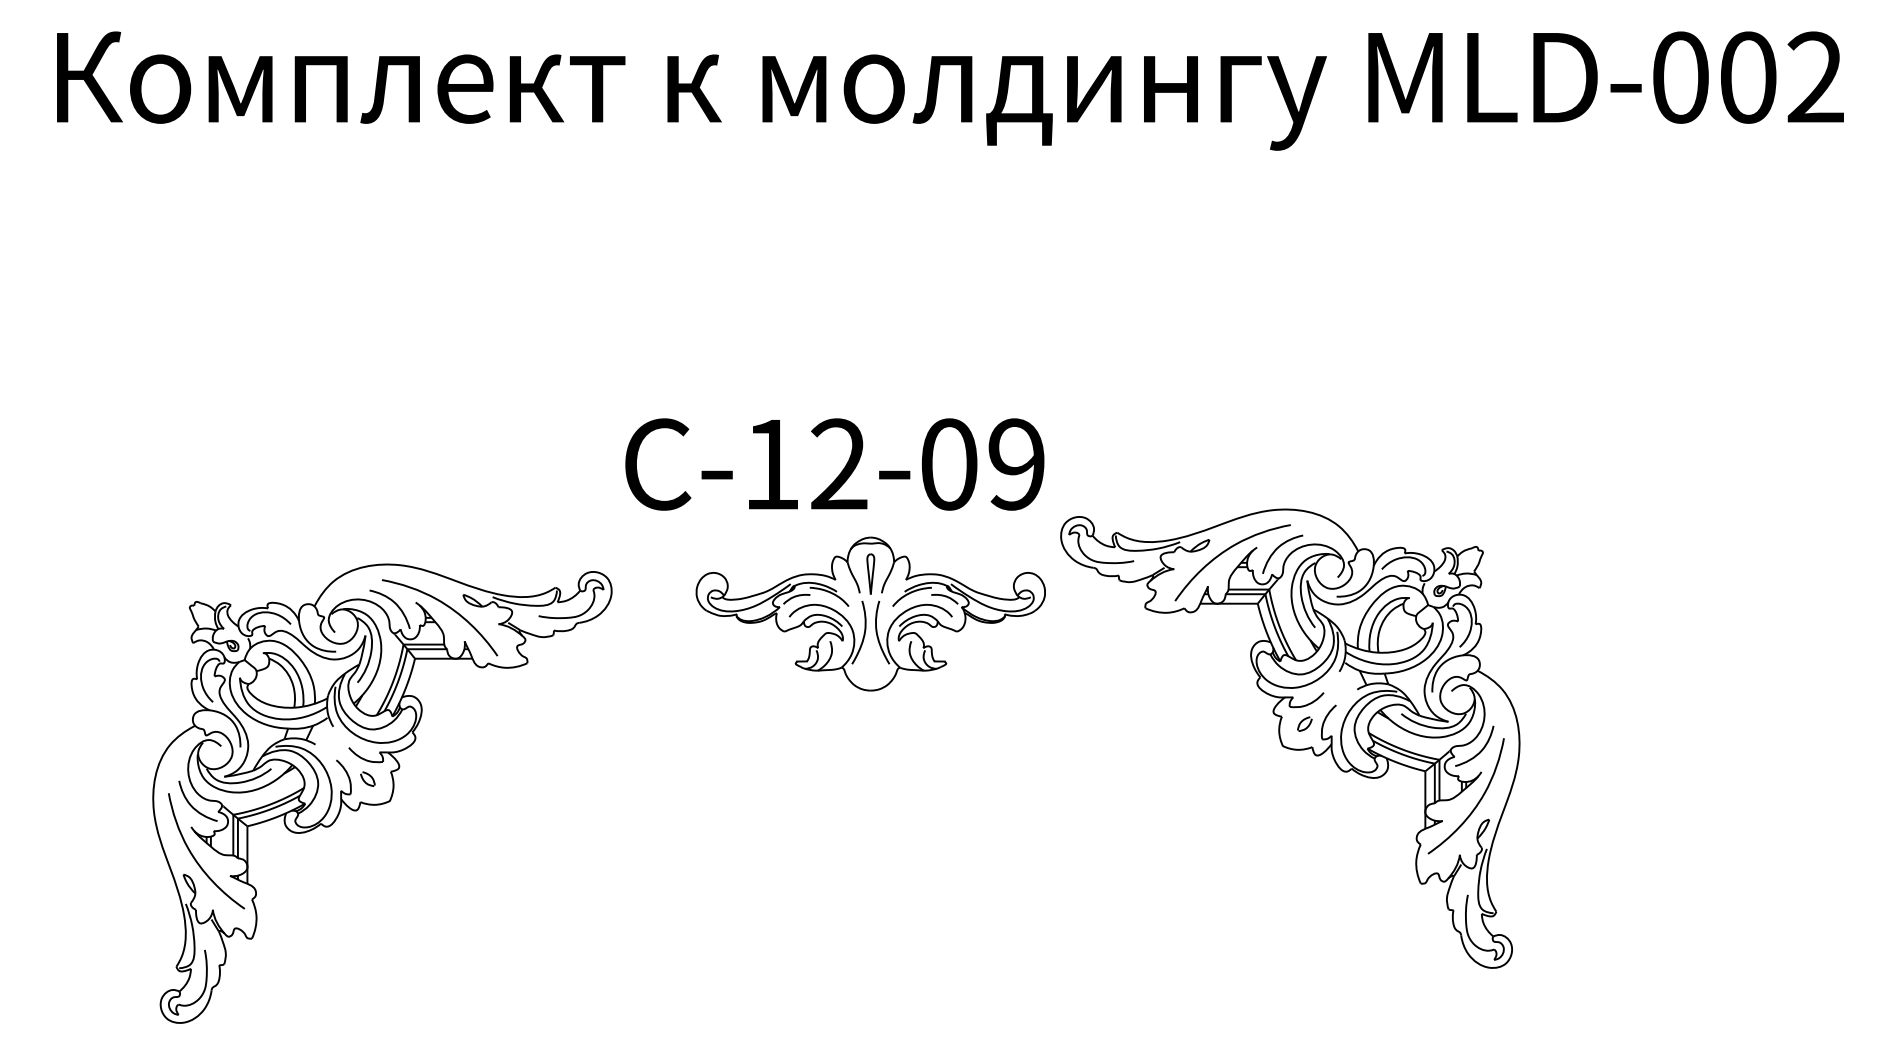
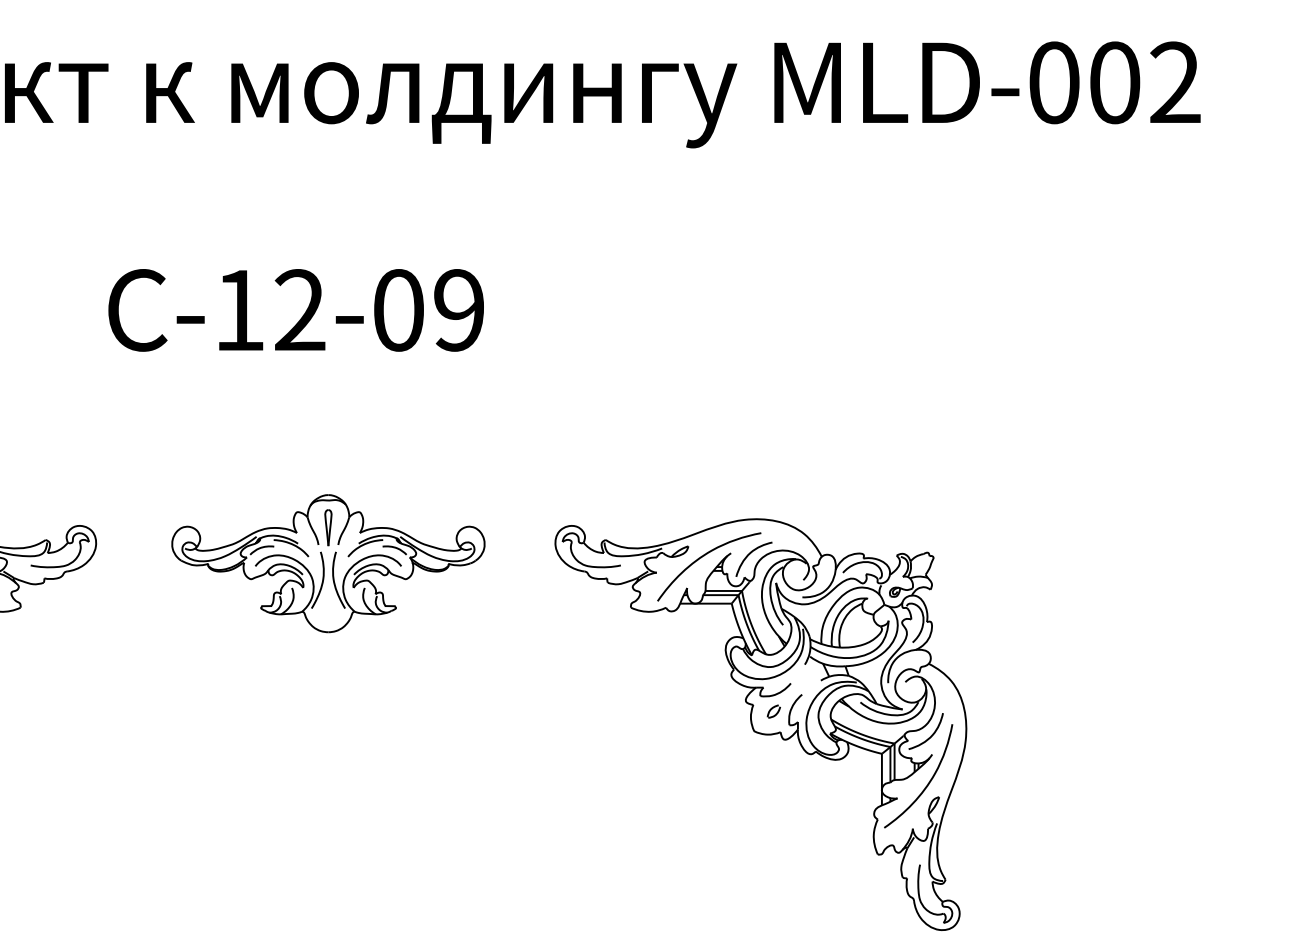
text: (834, 464) -> (295, 310), moved
part: (1290, 738) -> (761, 724), moved

